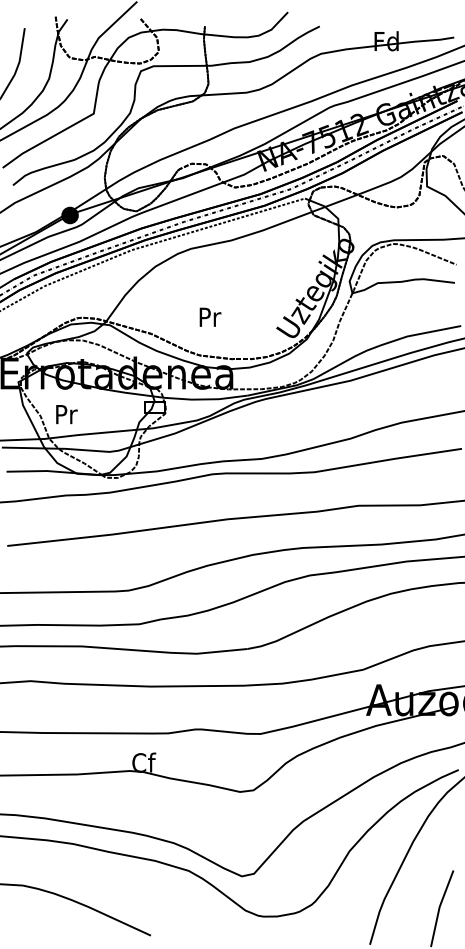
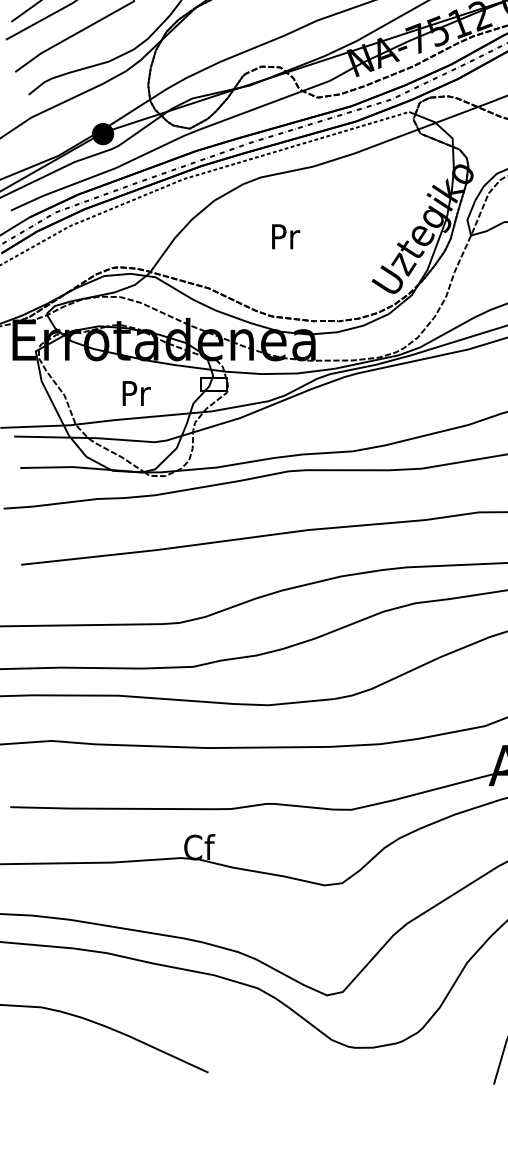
text: (210, 316) -> (286, 235), moved
text: (66, 414) -> (136, 393), moved

